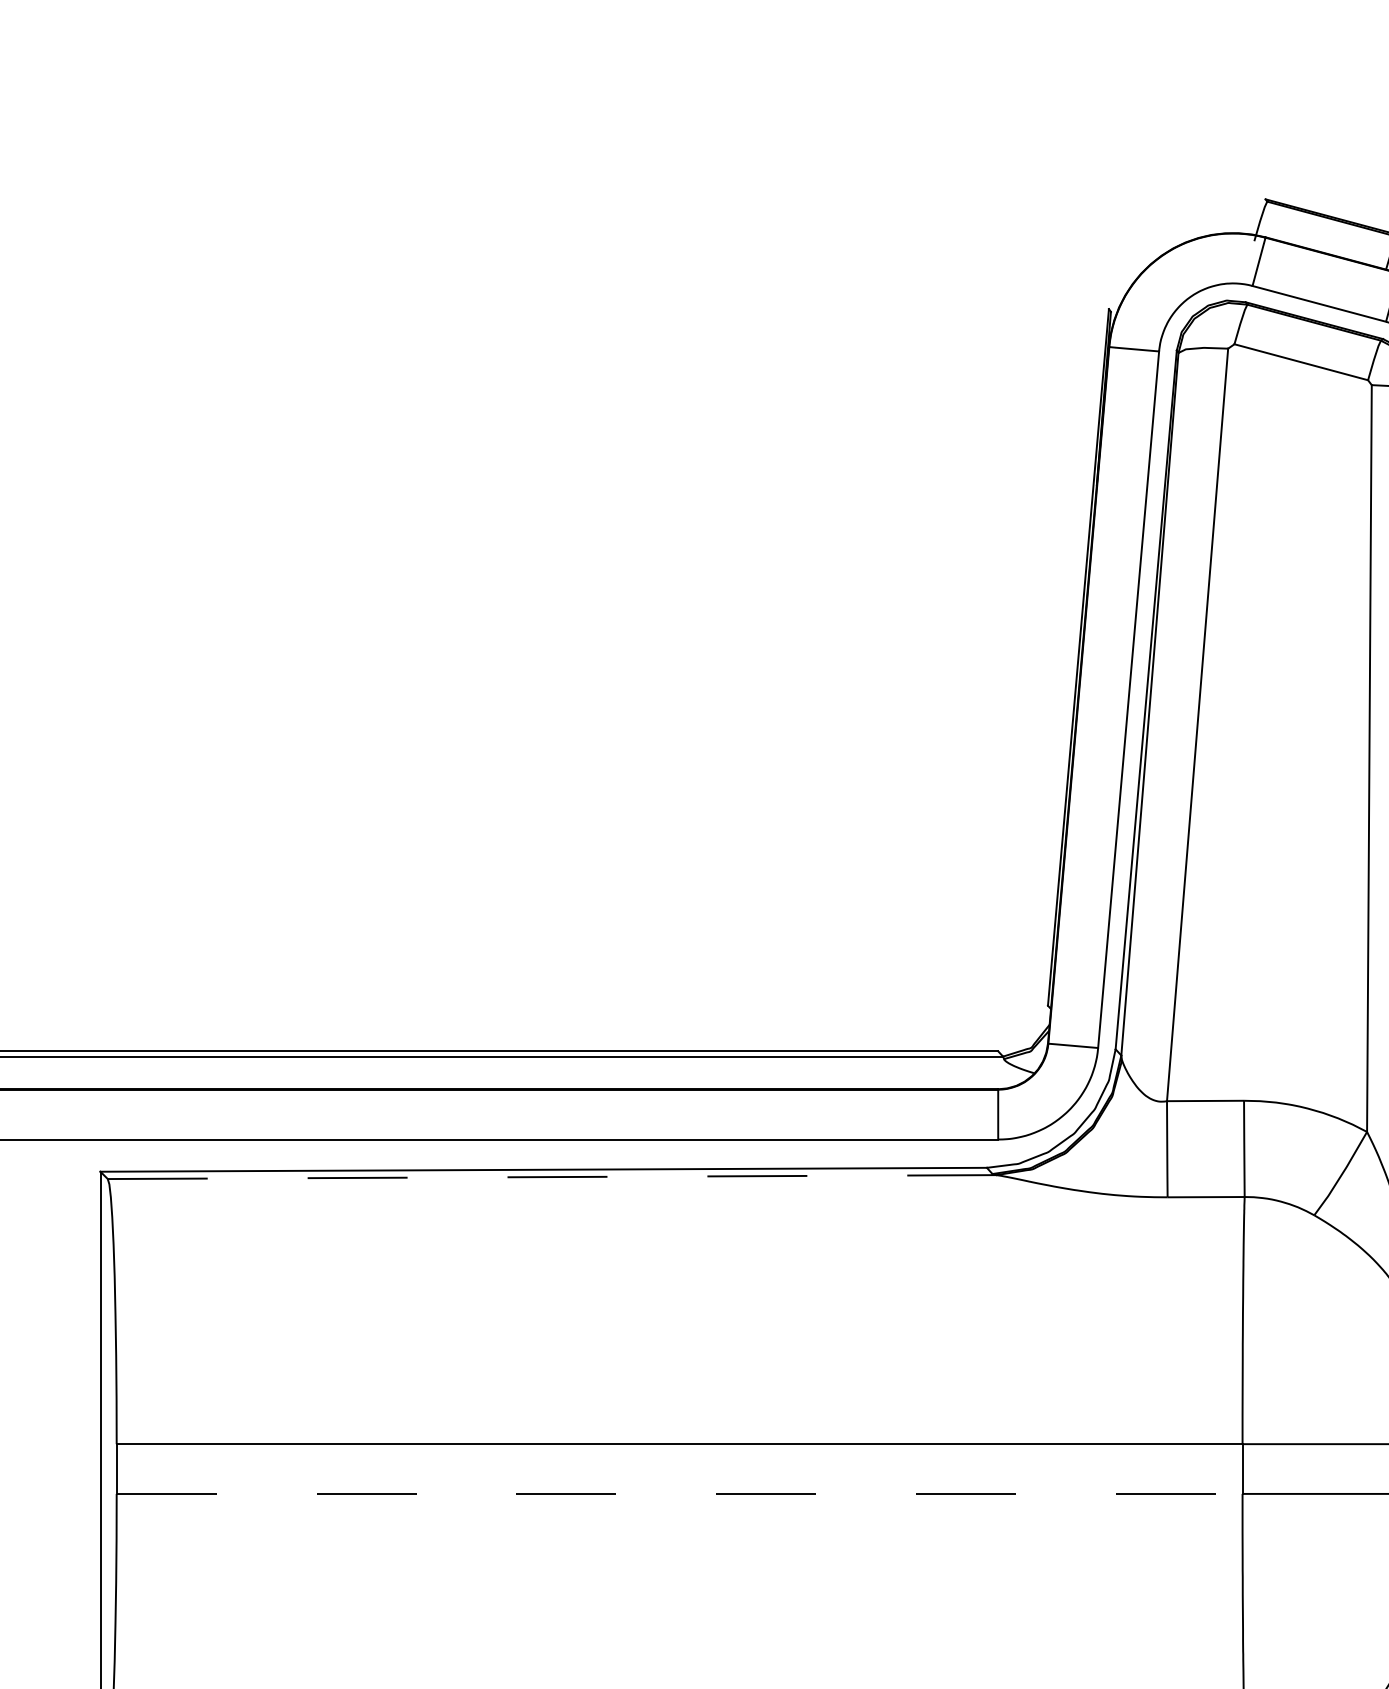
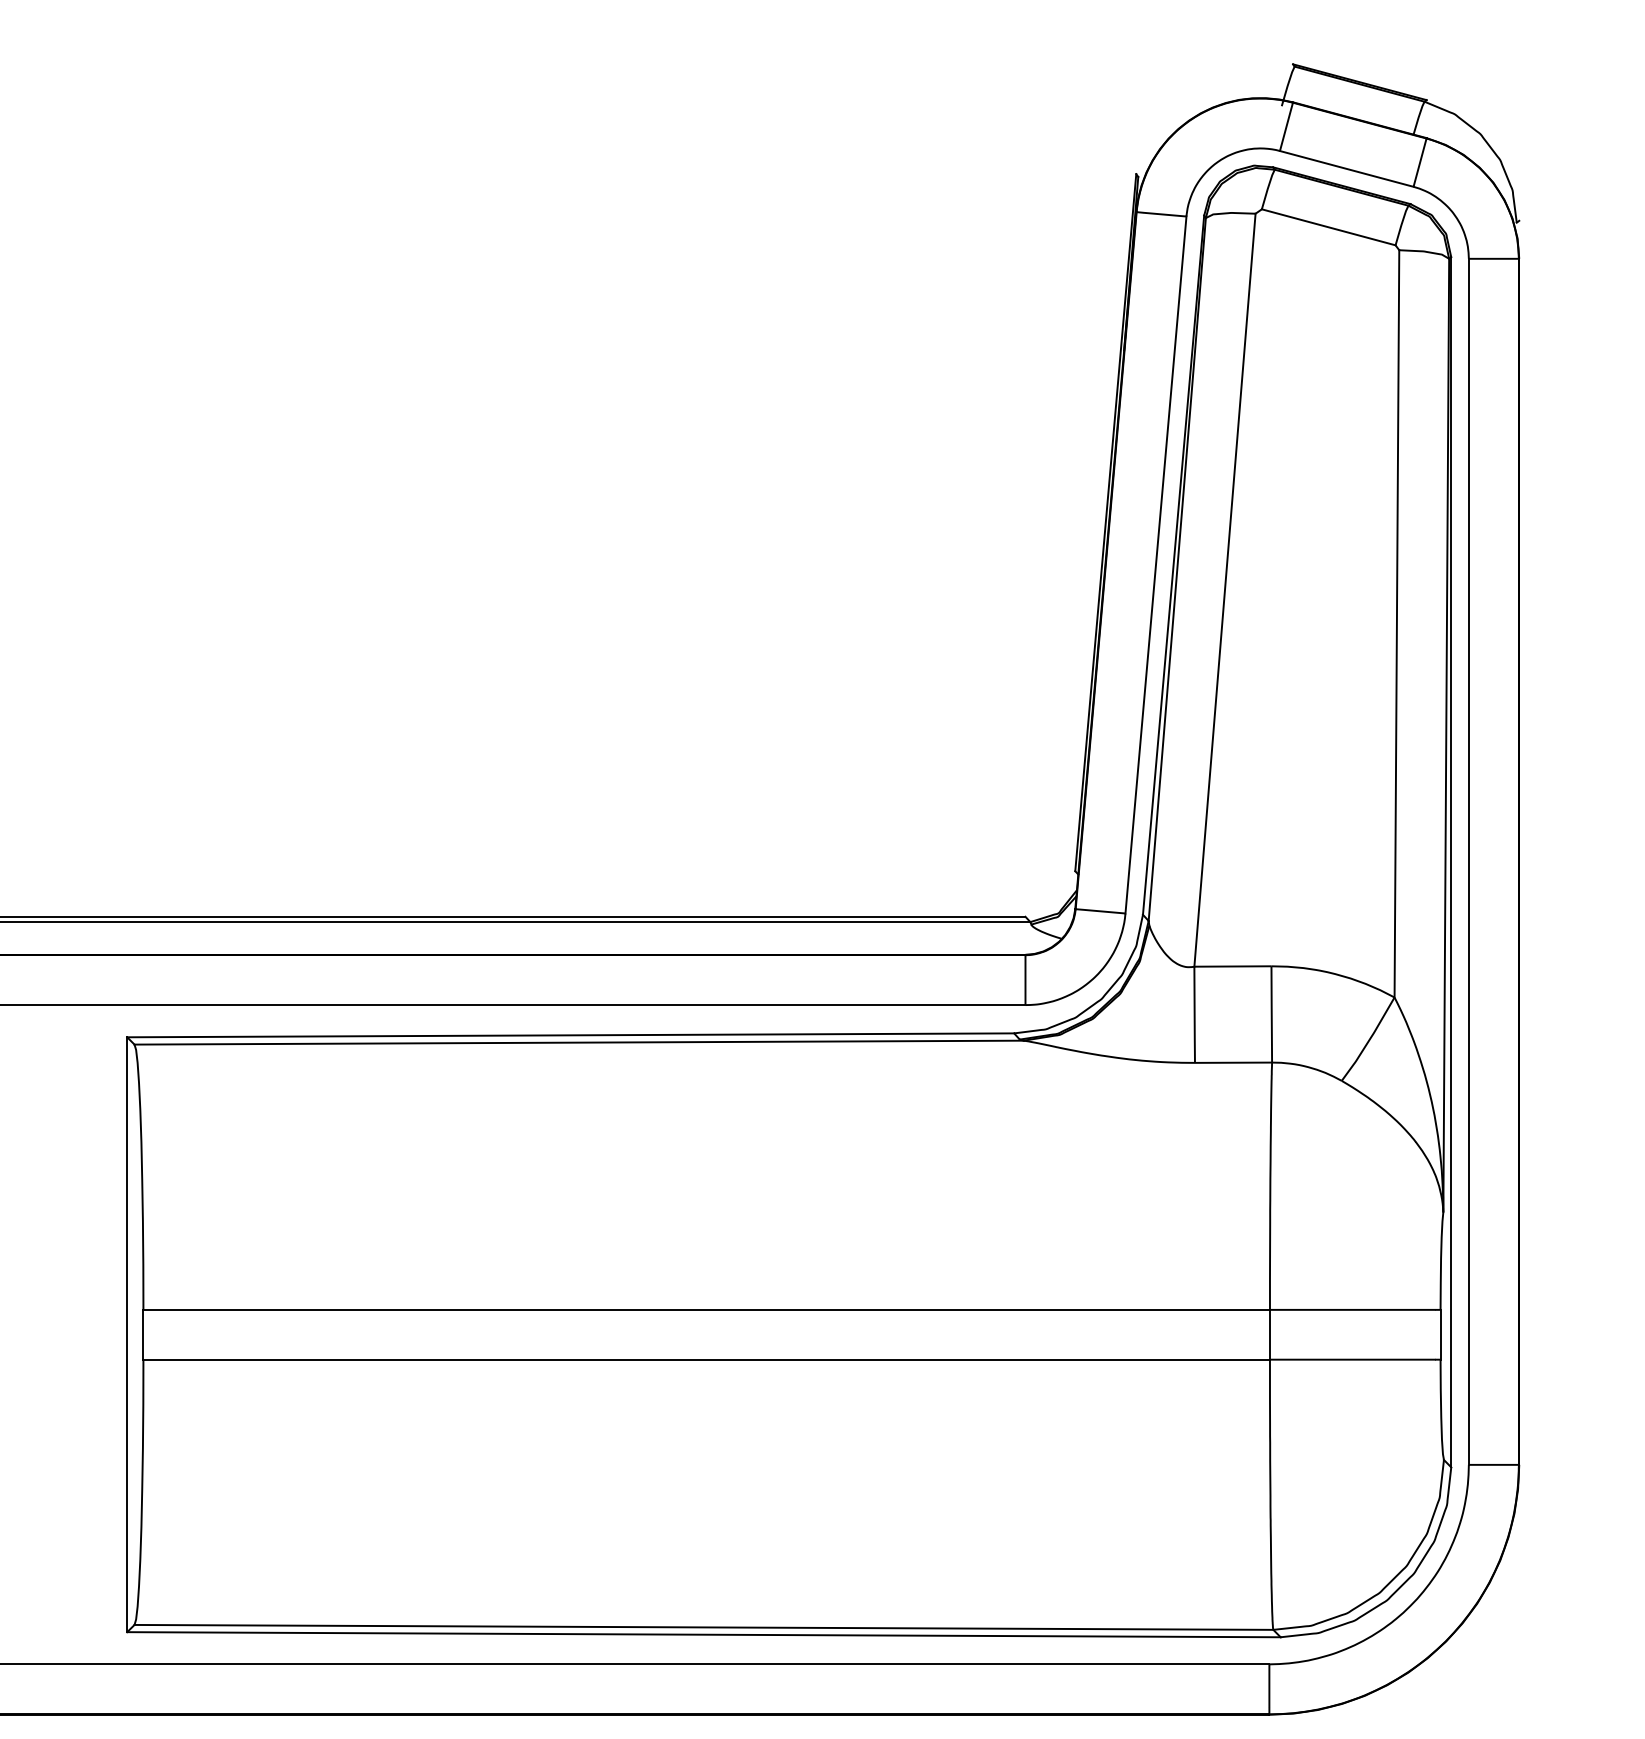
line: (552, 1176) -> (579, 1042), dashed -> solid
line: (680, 1493) -> (707, 1359), dashed -> solid

